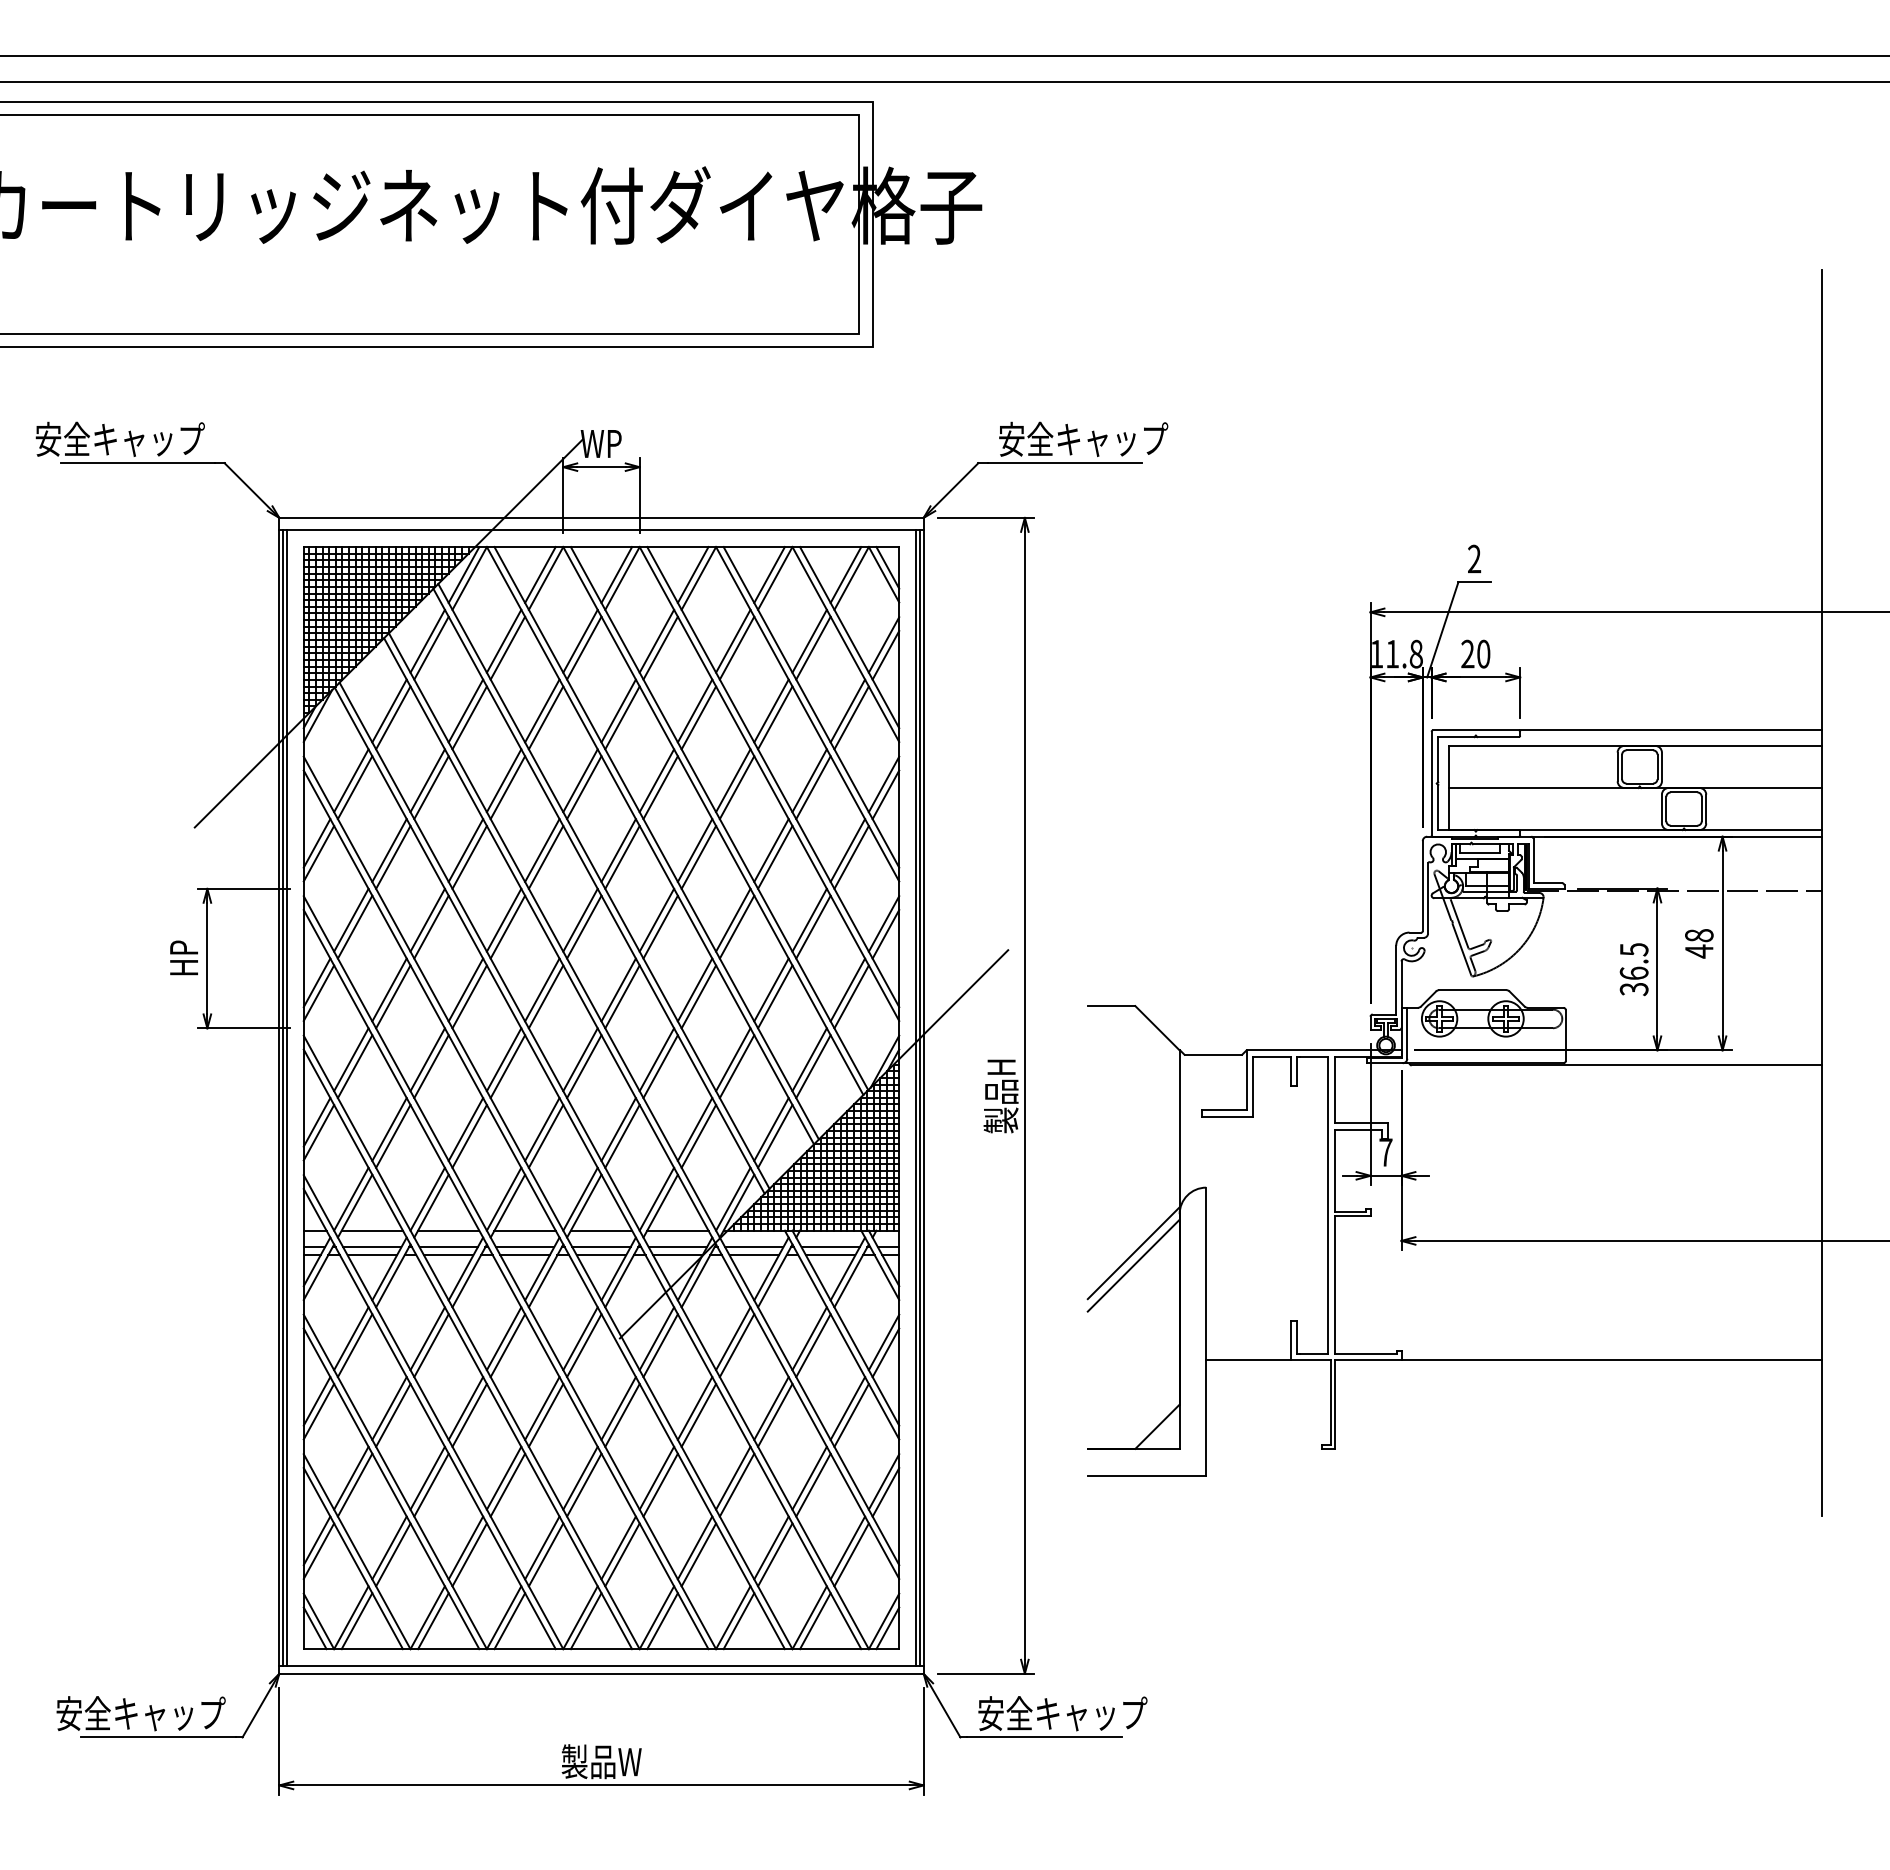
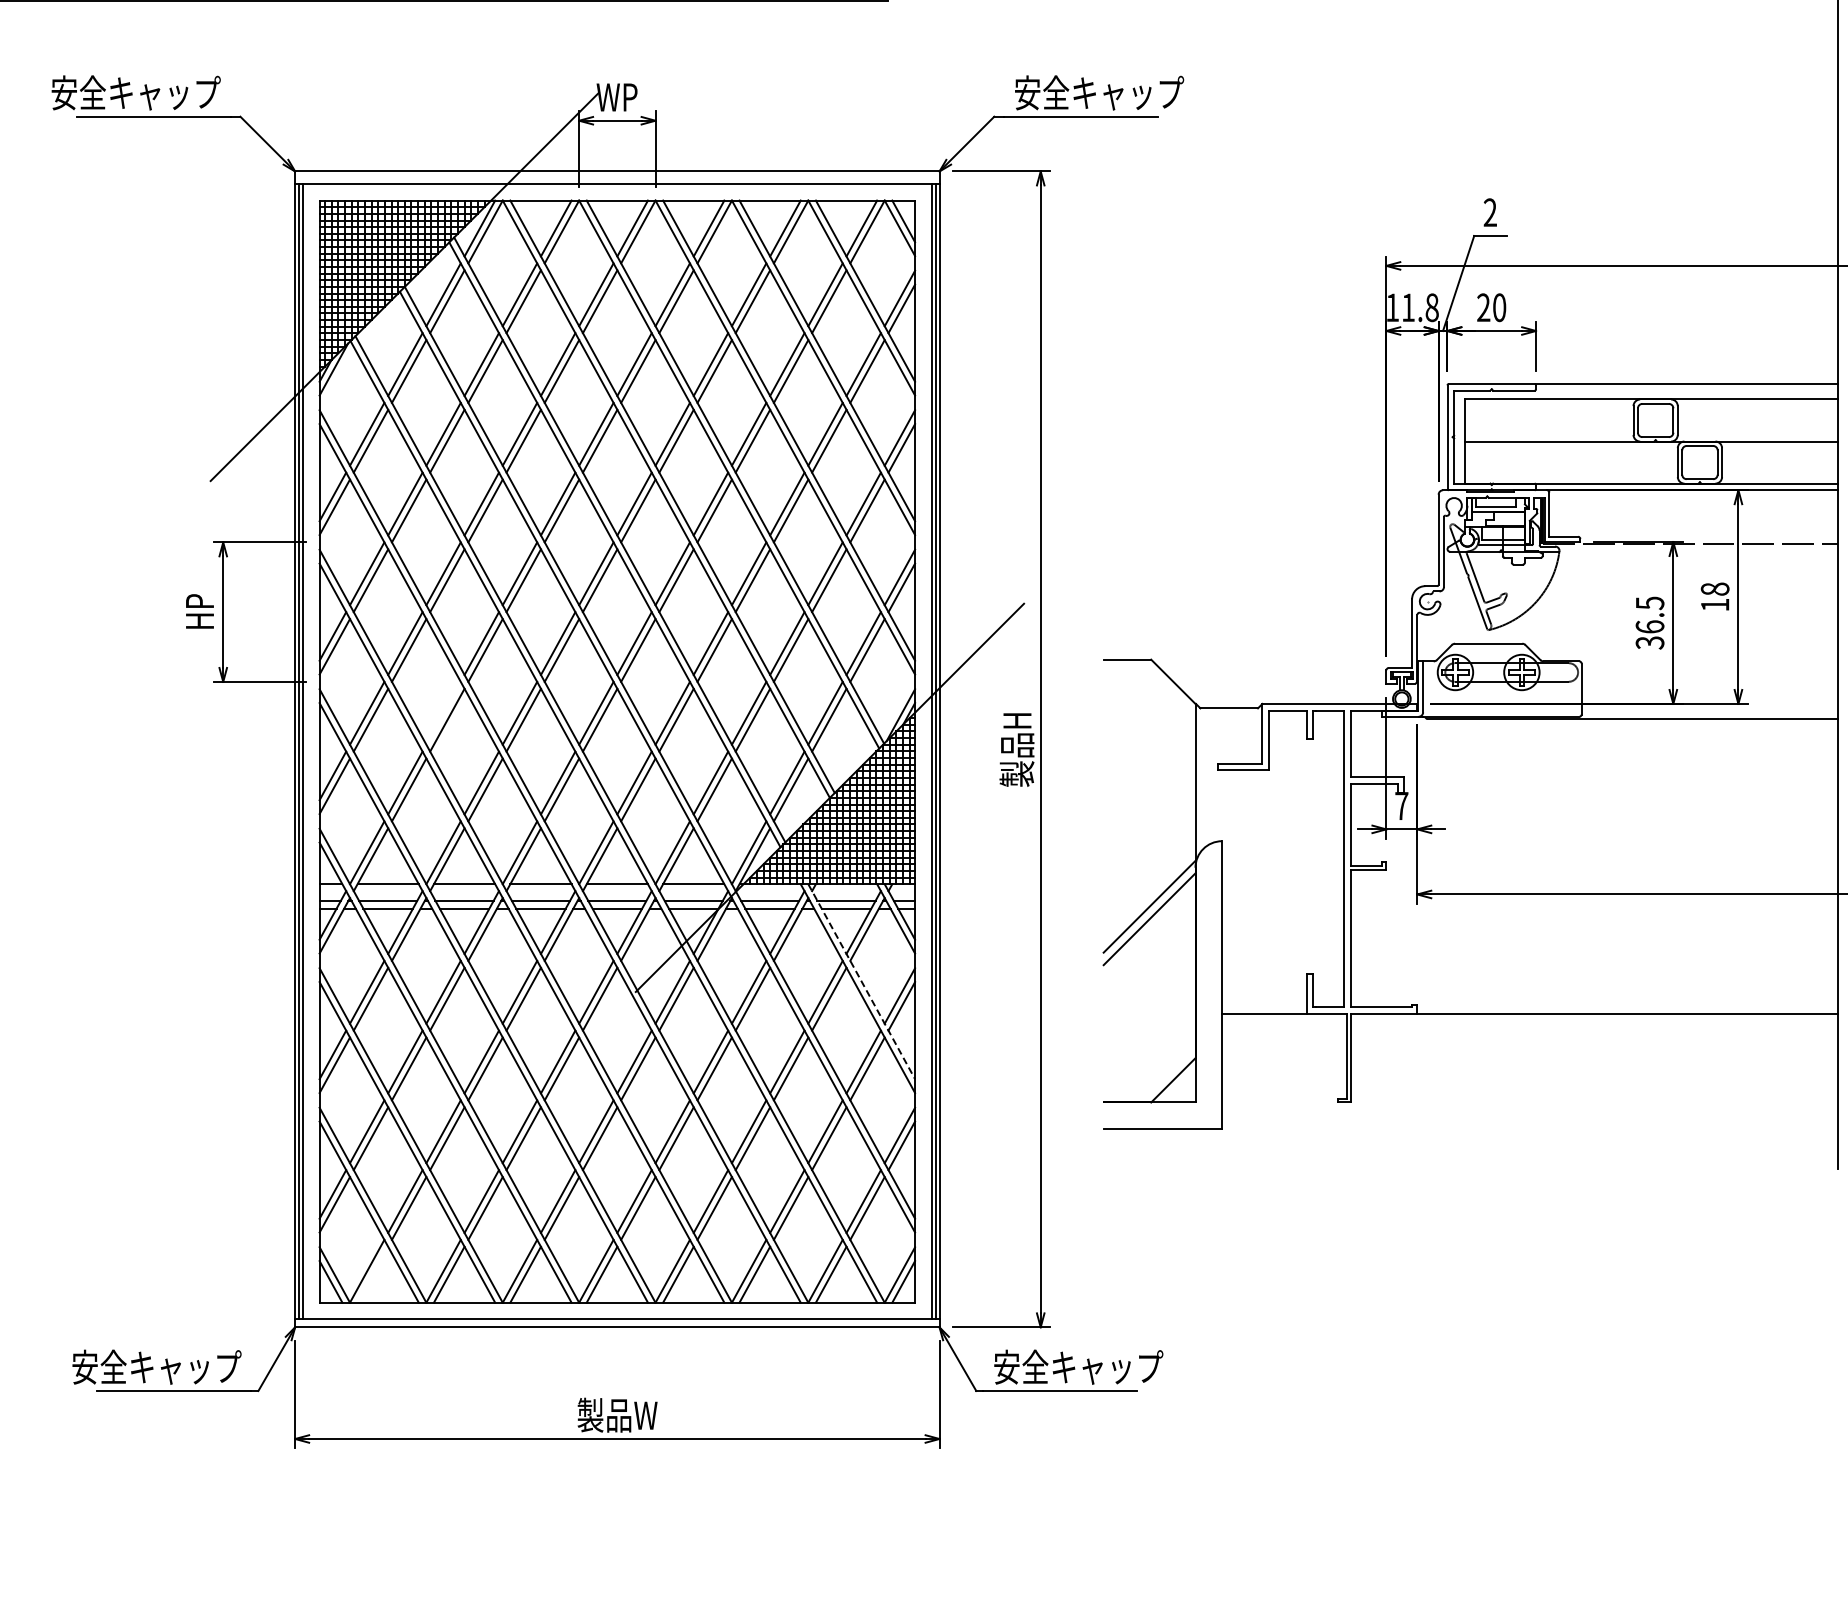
text: (1699, 951) -> (1715, 605), 48 -> 18
line: (427, 1059) -> (443, 713), removed
line: (846, 1328) -> (862, 982), solid -> dashed
line: (356, 1621) -> (372, 1275), removed

